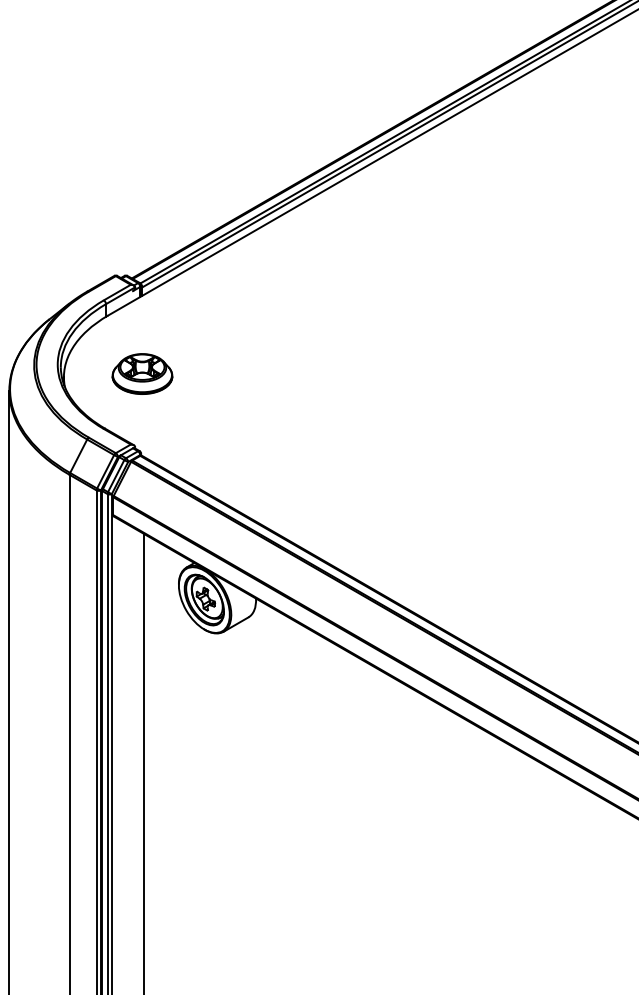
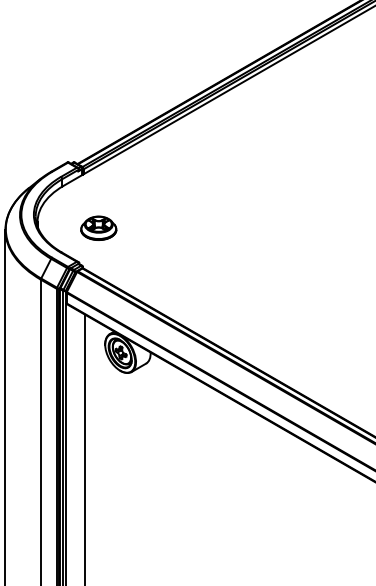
part: (142, 372) -> (98, 227), moved

